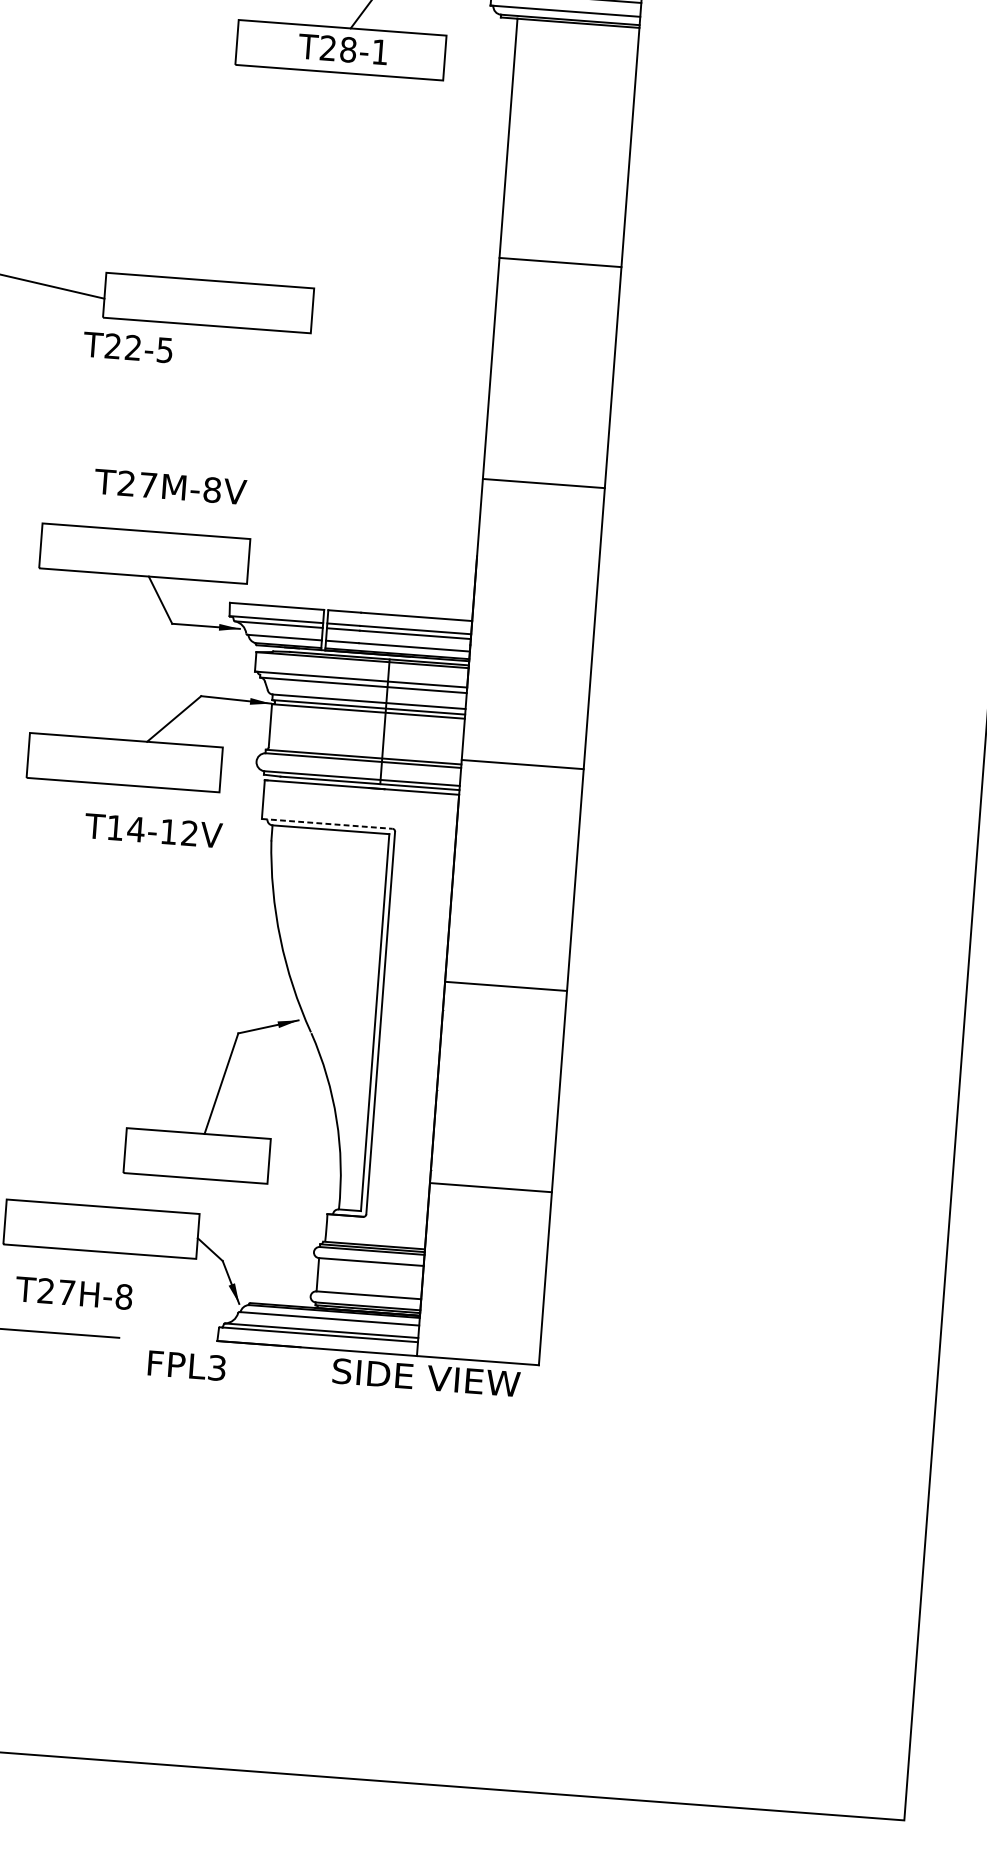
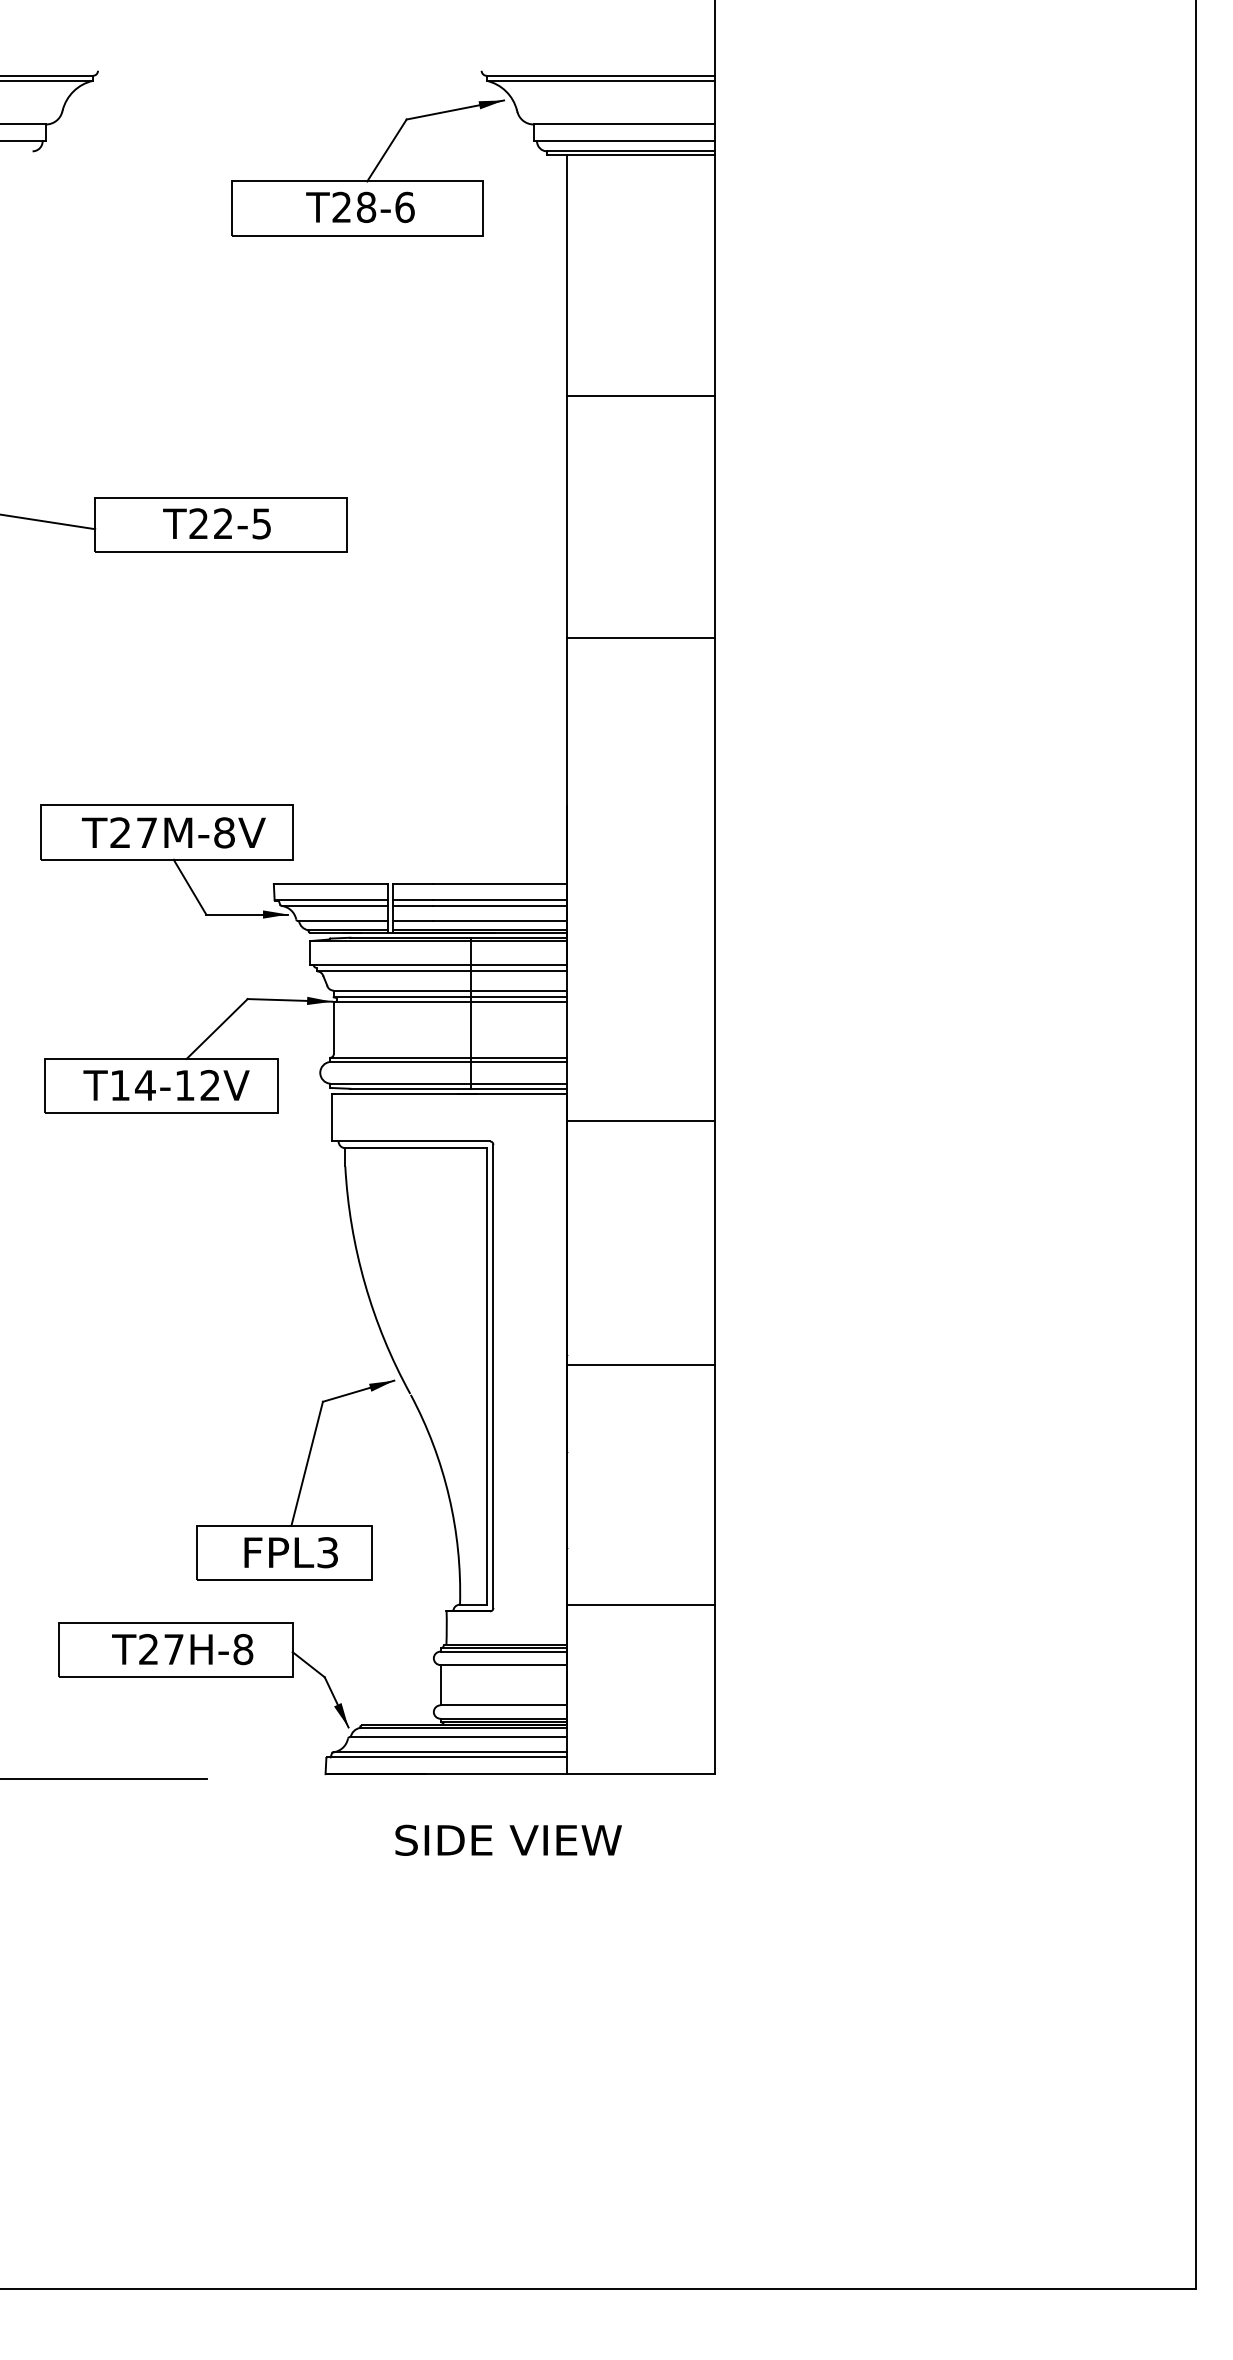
text: (379, 52) -> (404, 207), T28-1 -> T28-6
line: (560, 262) -> (640, 396), moved
text: (127, 347) -> (216, 523), moved
line: (543, 483) -> (640, 638), moved
text: (170, 486) -> (173, 832), moved
line: (522, 764) -> (640, 1121), moved
line: (327, 823) -> (411, 1141), dashed -> solid
text: (153, 830) -> (166, 1085), moved
line: (505, 985) -> (640, 1364), moved
line: (490, 1187) -> (640, 1604), moved
text: (73, 1293) -> (182, 1649), moved
text: (186, 1365) -> (290, 1552), moved
text: (426, 1376) -> (508, 1839), moved

